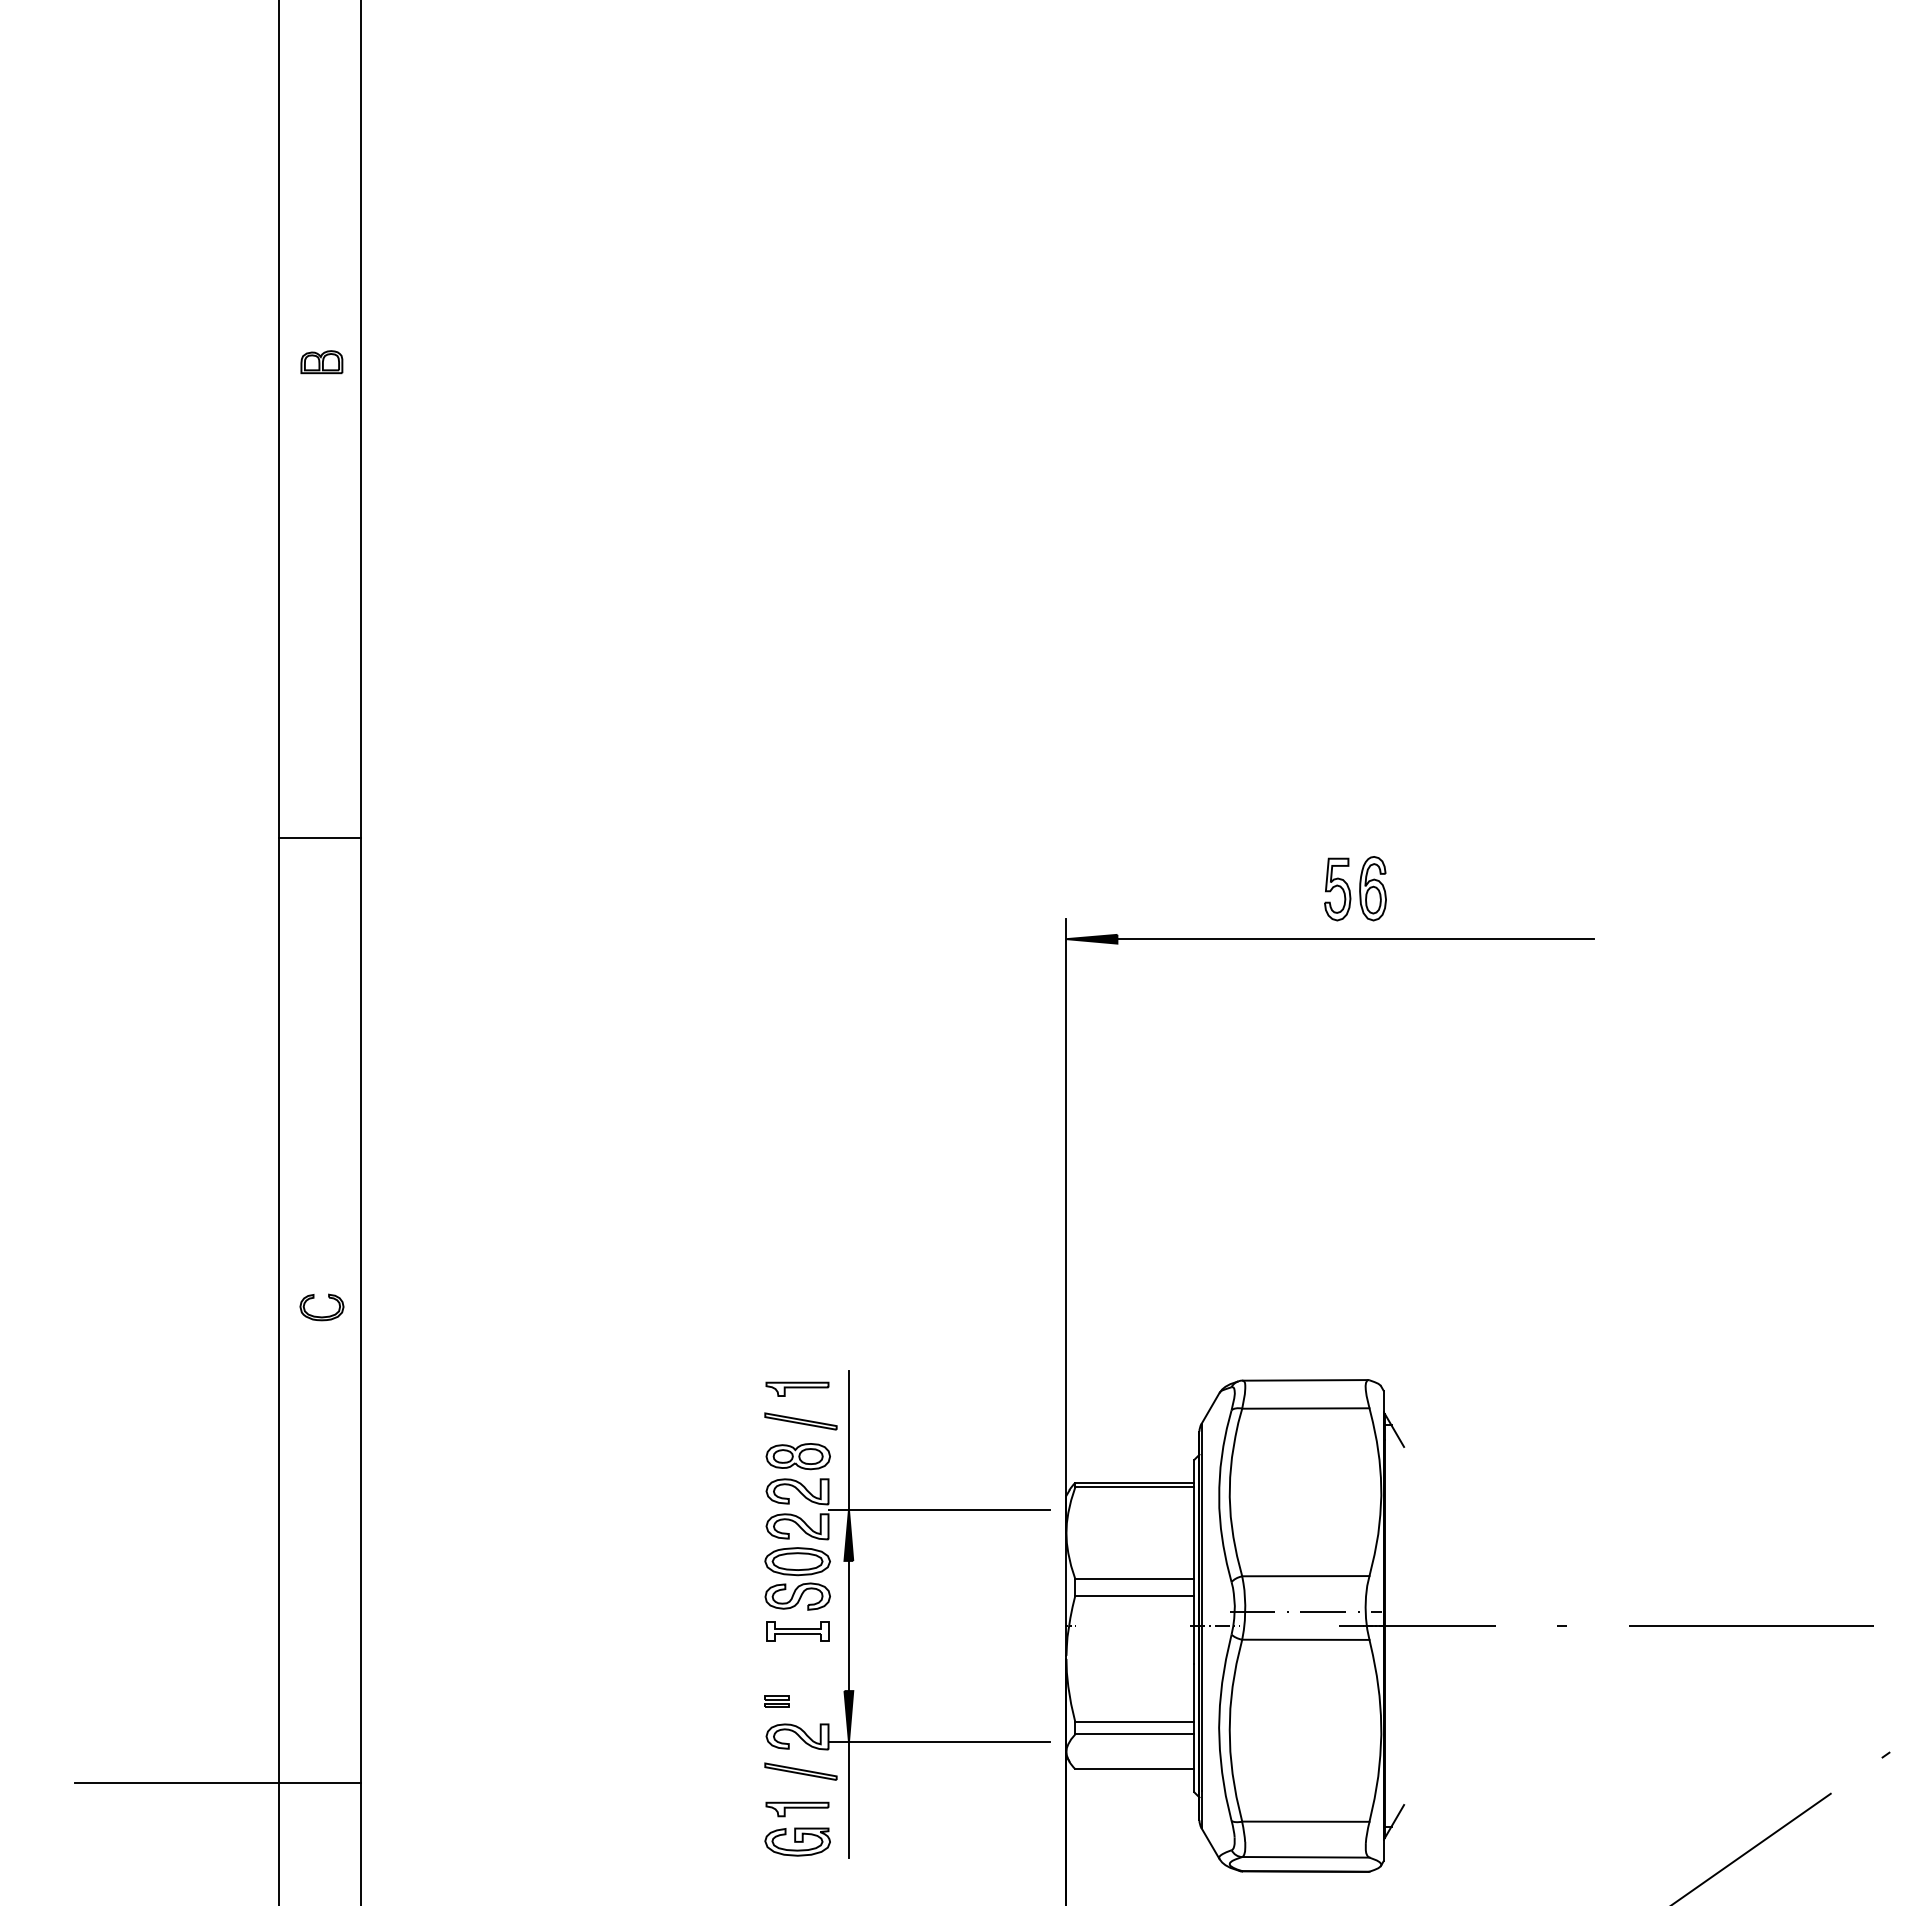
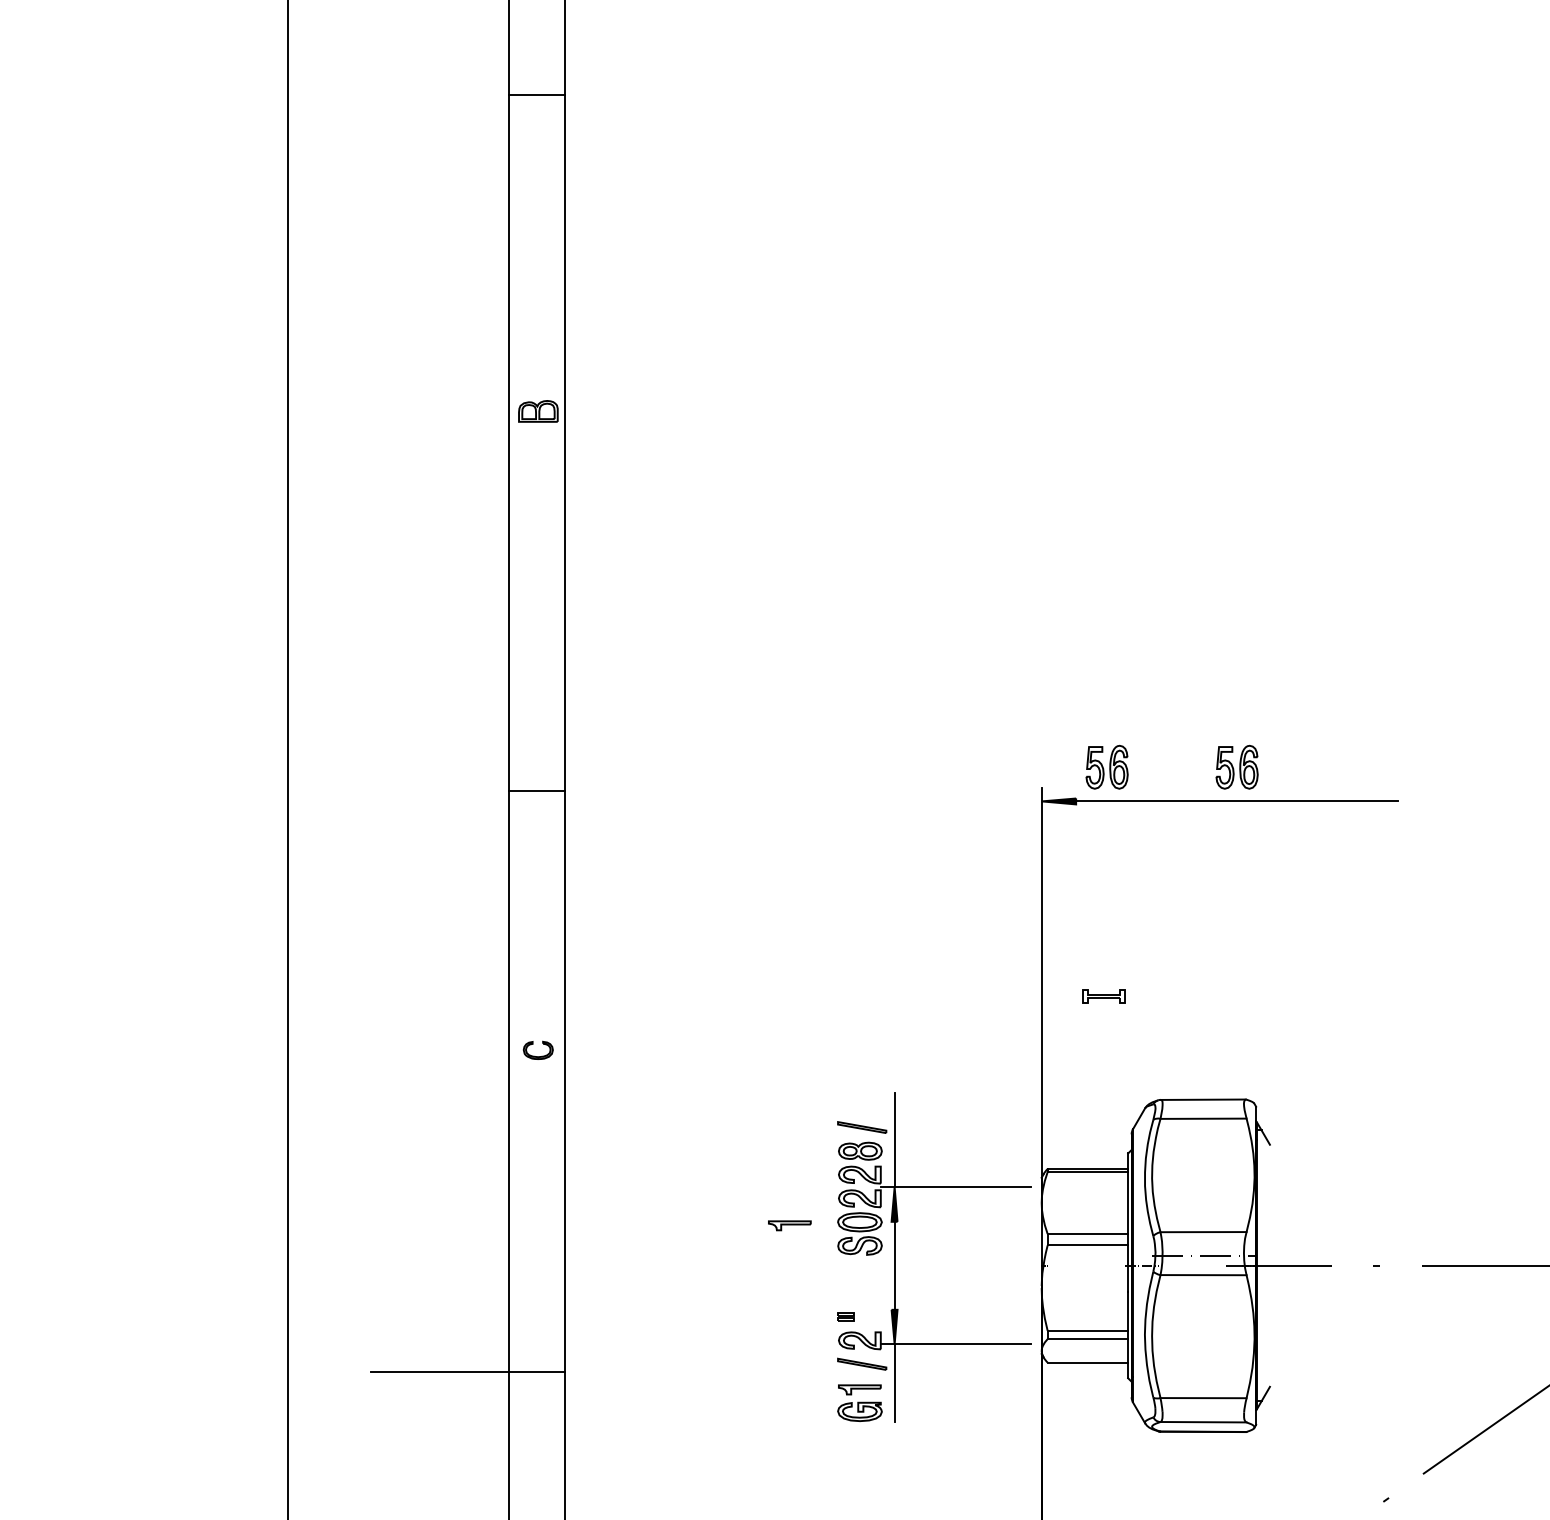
part: (320, 360) -> (537, 410), size x1.4
line: (319, 838) -> (536, 791), moved
part: (1162, 887) -> (1106, 766), added
part: (796, 1388) -> (789, 1225), moved
part: (796, 1631) -> (1103, 996), moved

